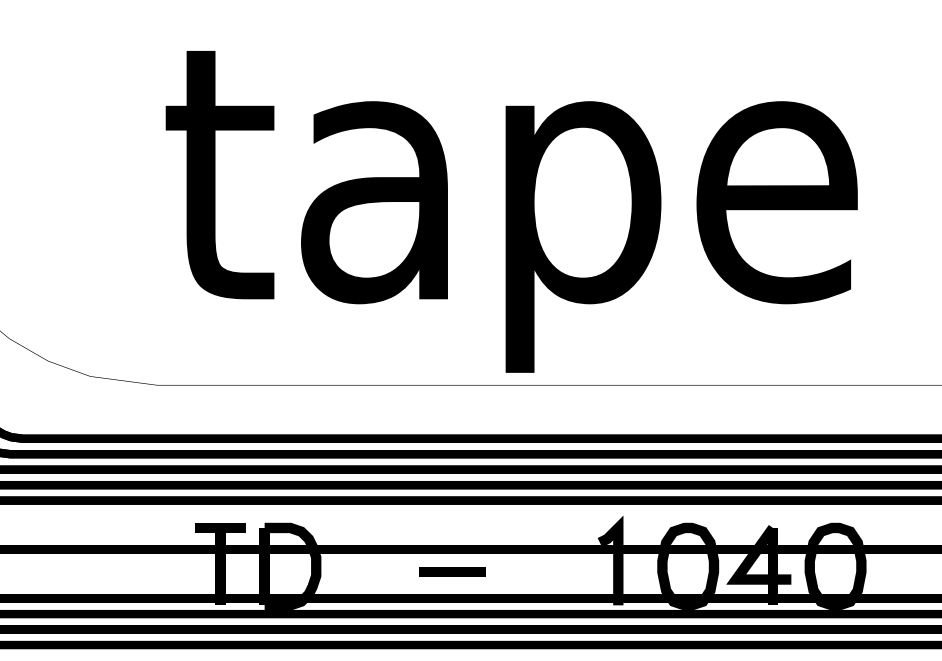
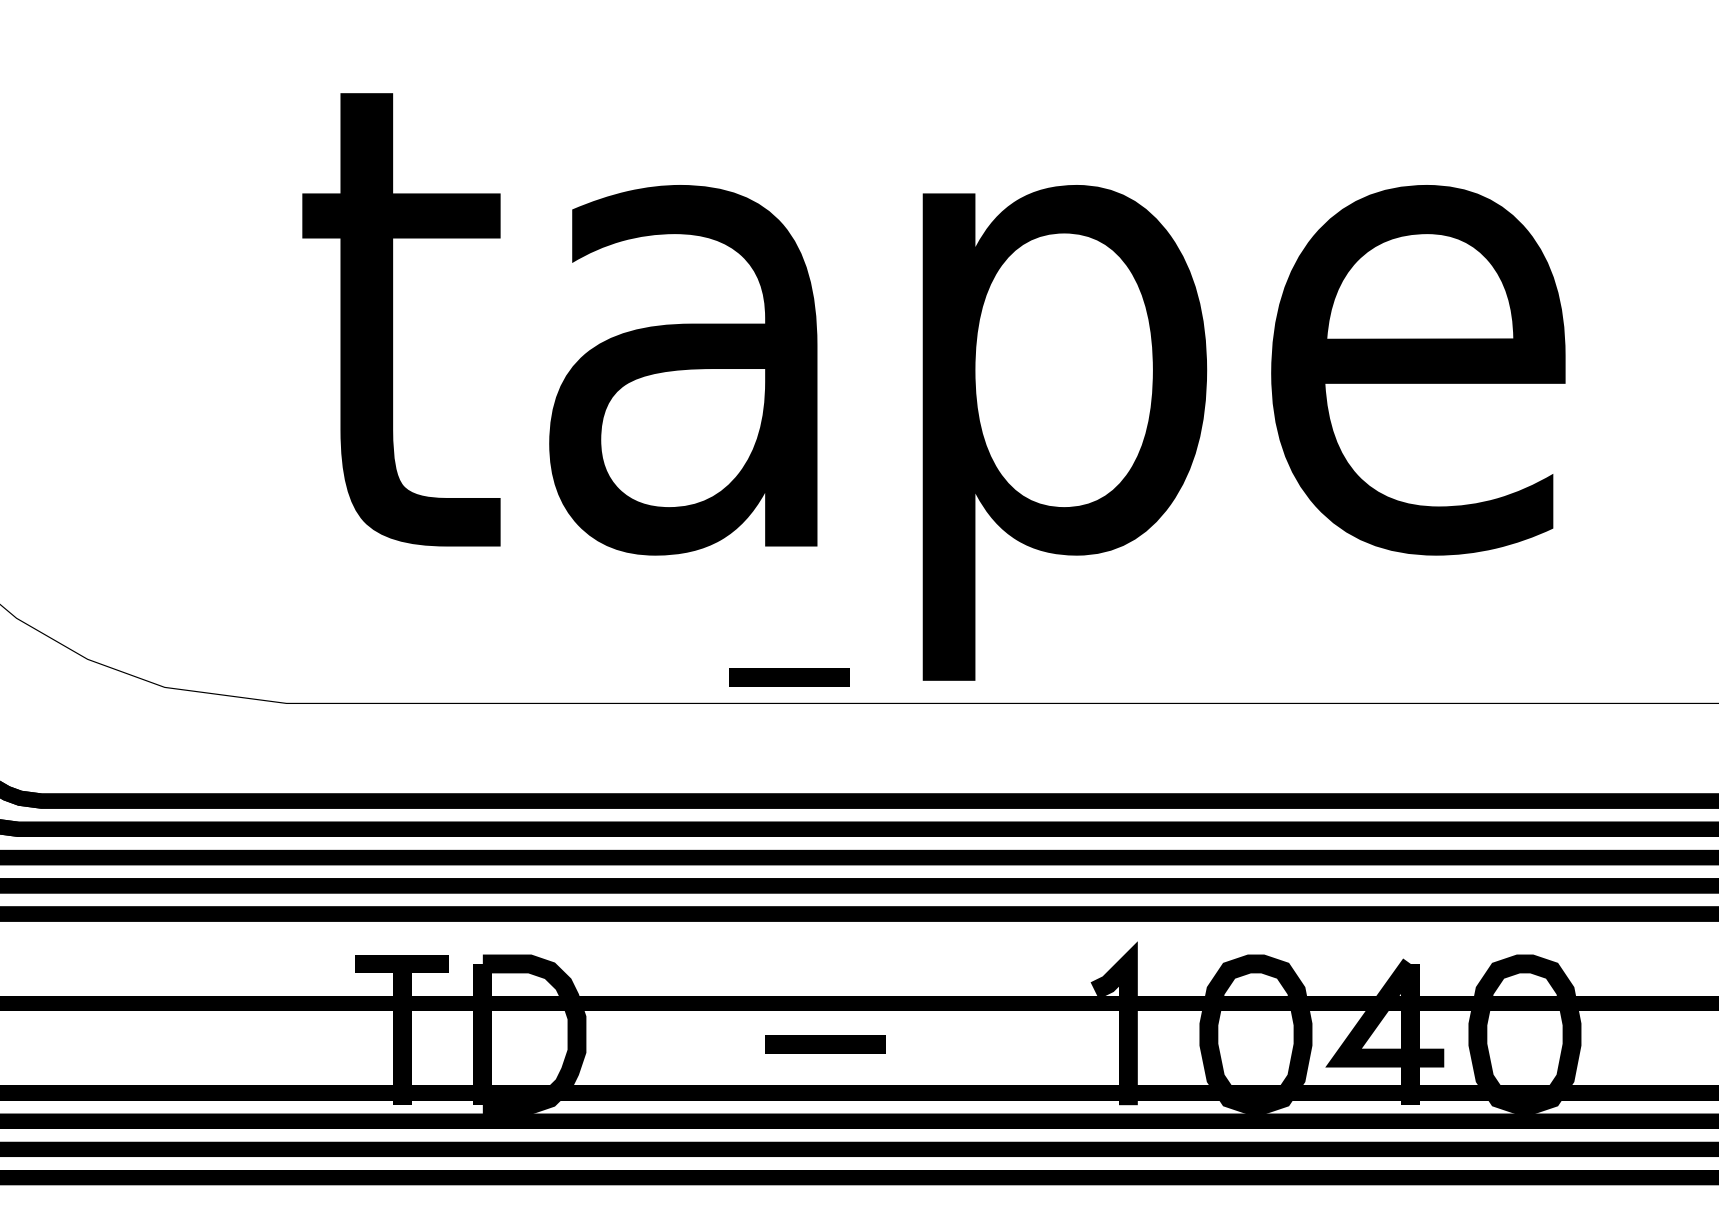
line: (432, 370) -> (789, 676), added

